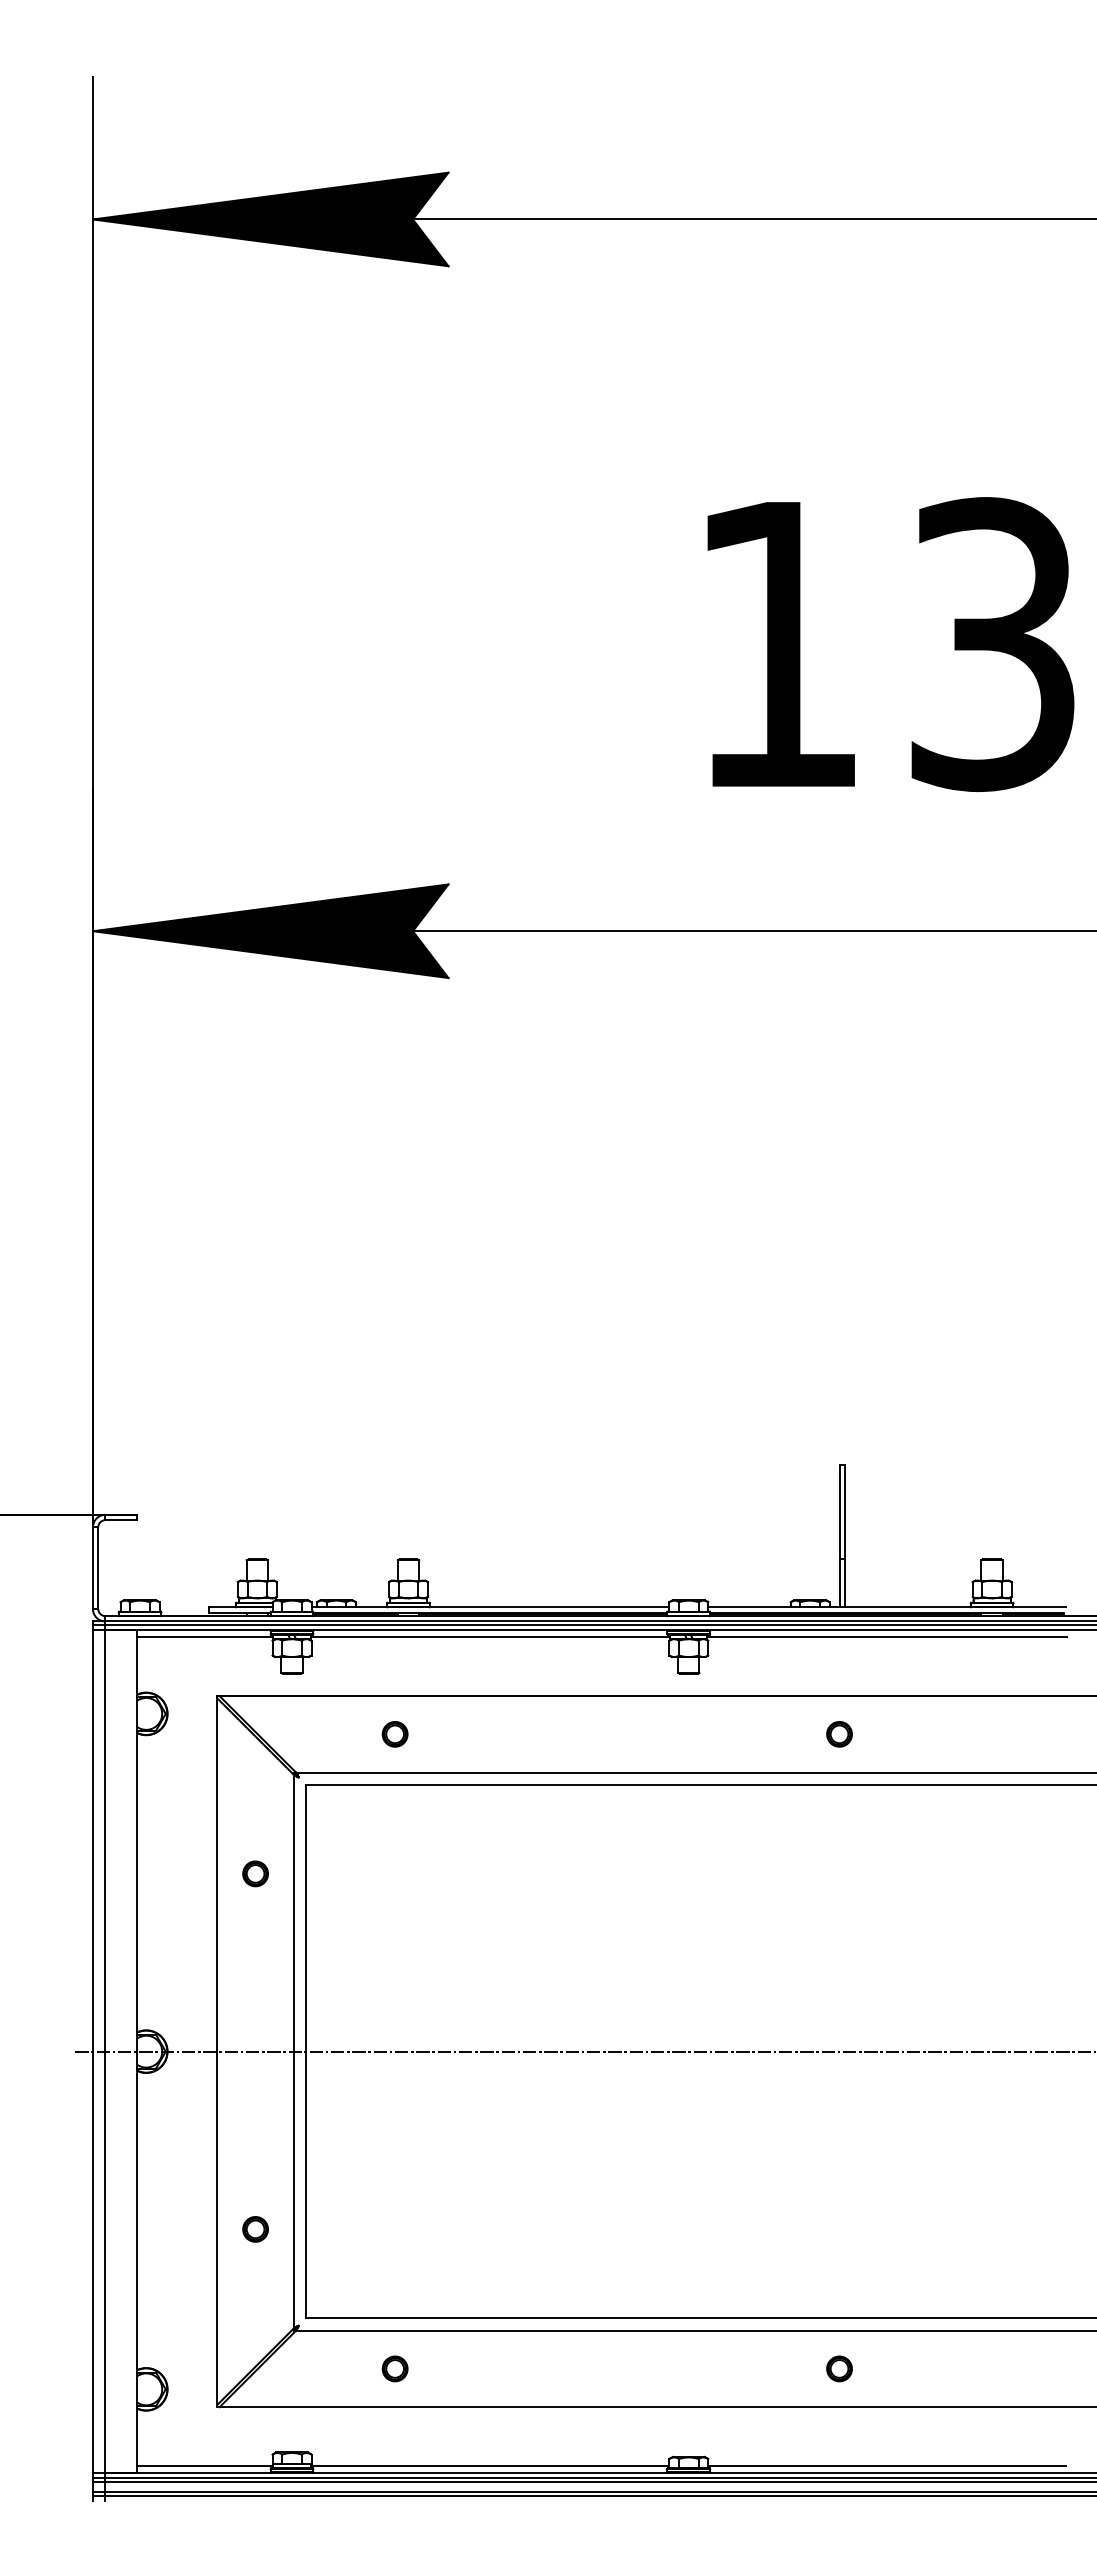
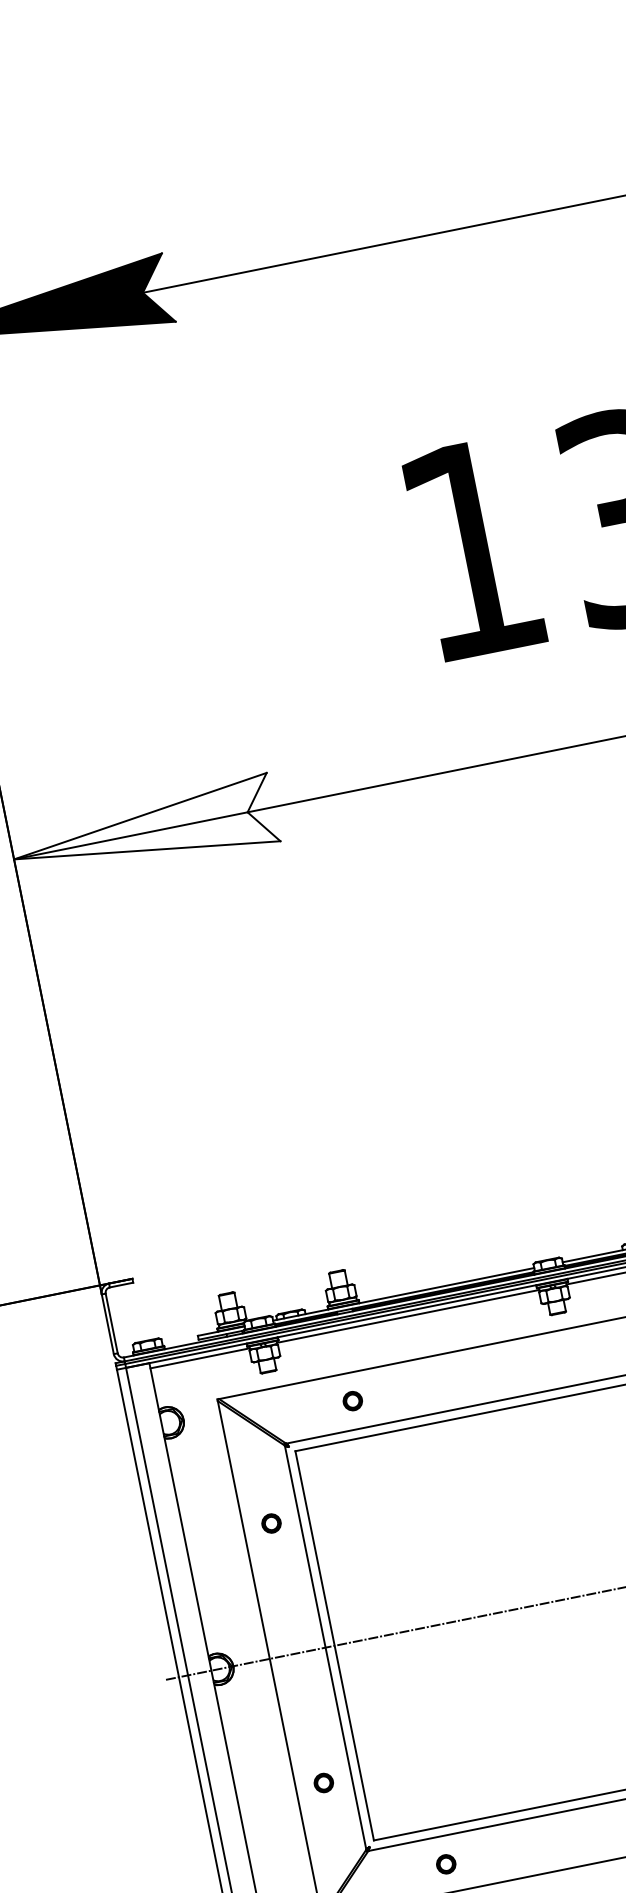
fill: (270, 931) -> (143, 833), removed

